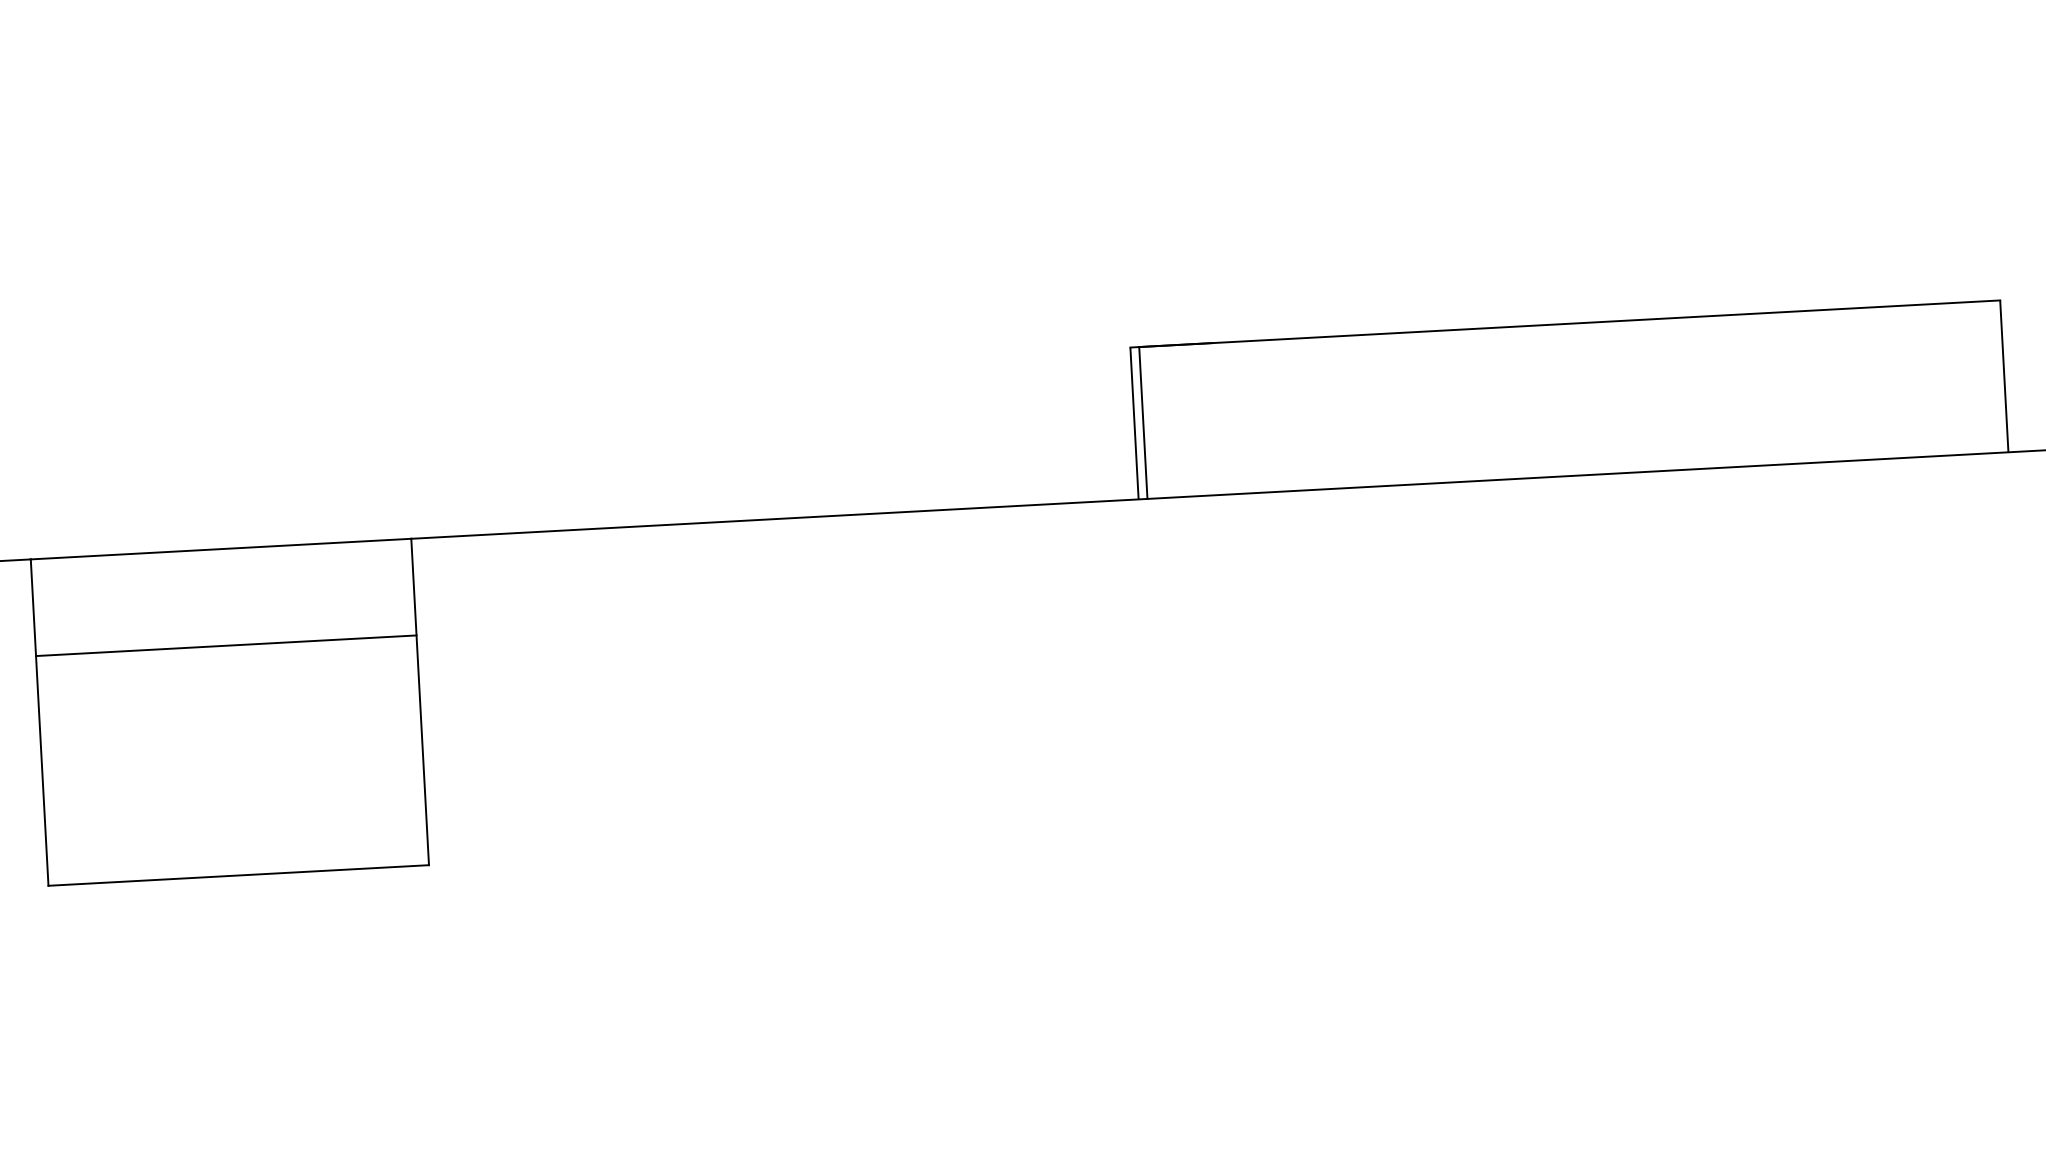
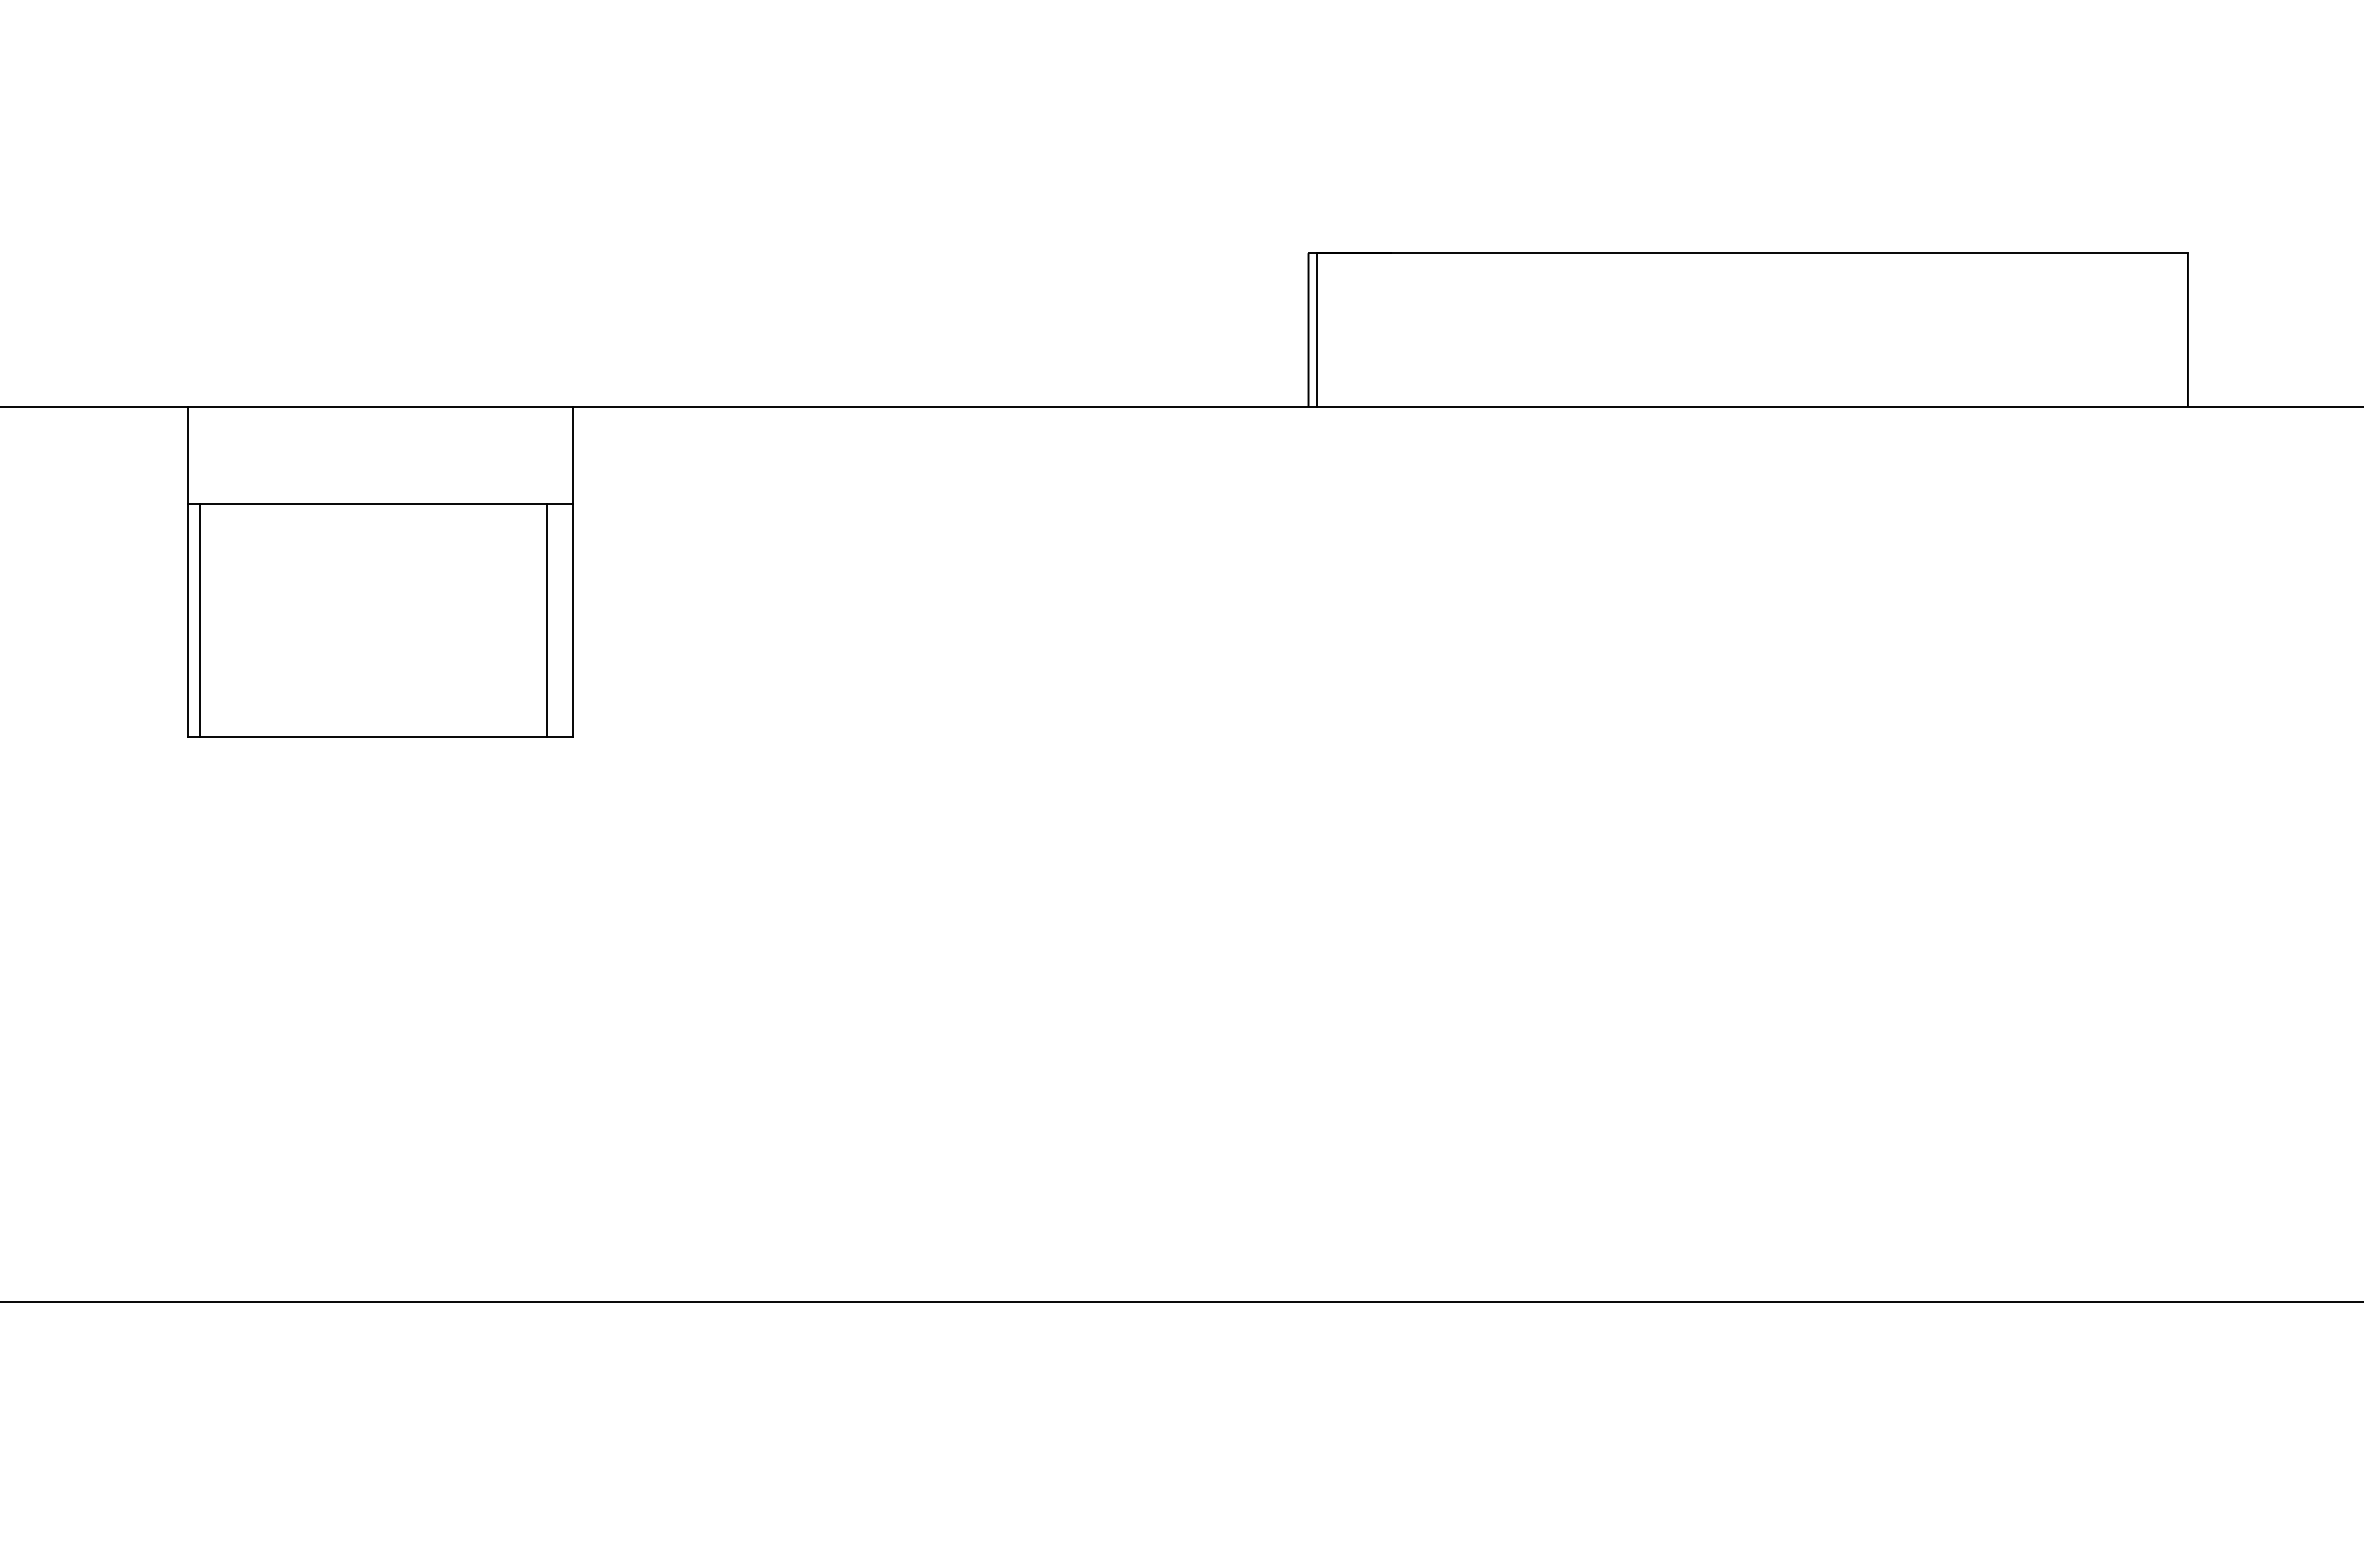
line: (396, 751) -> (546, 620), added
line: (54, 770) -> (200, 620), added

